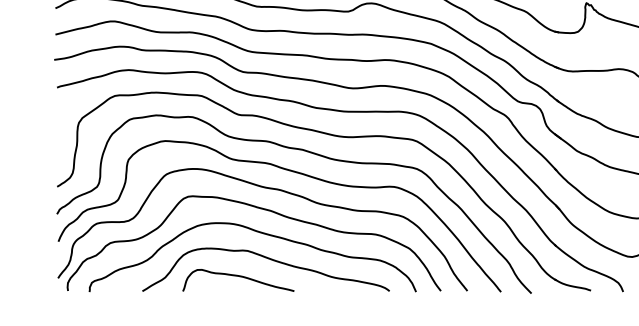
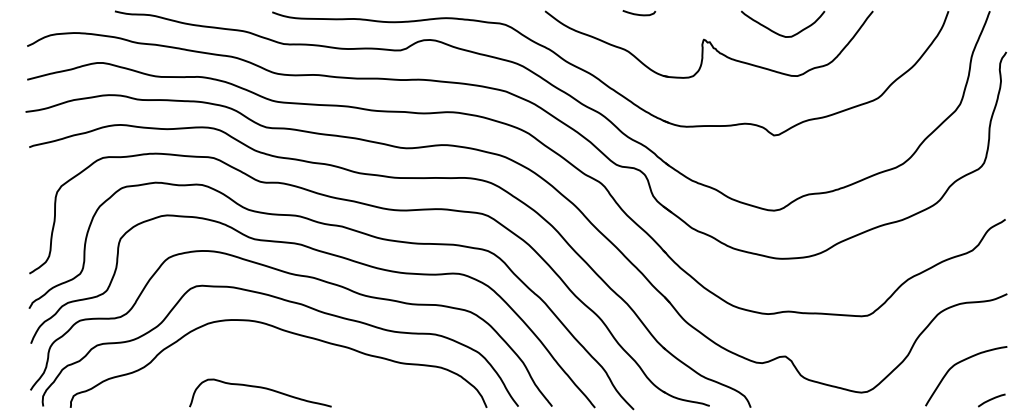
curve: (269, 259) -> (299, 366), removed

